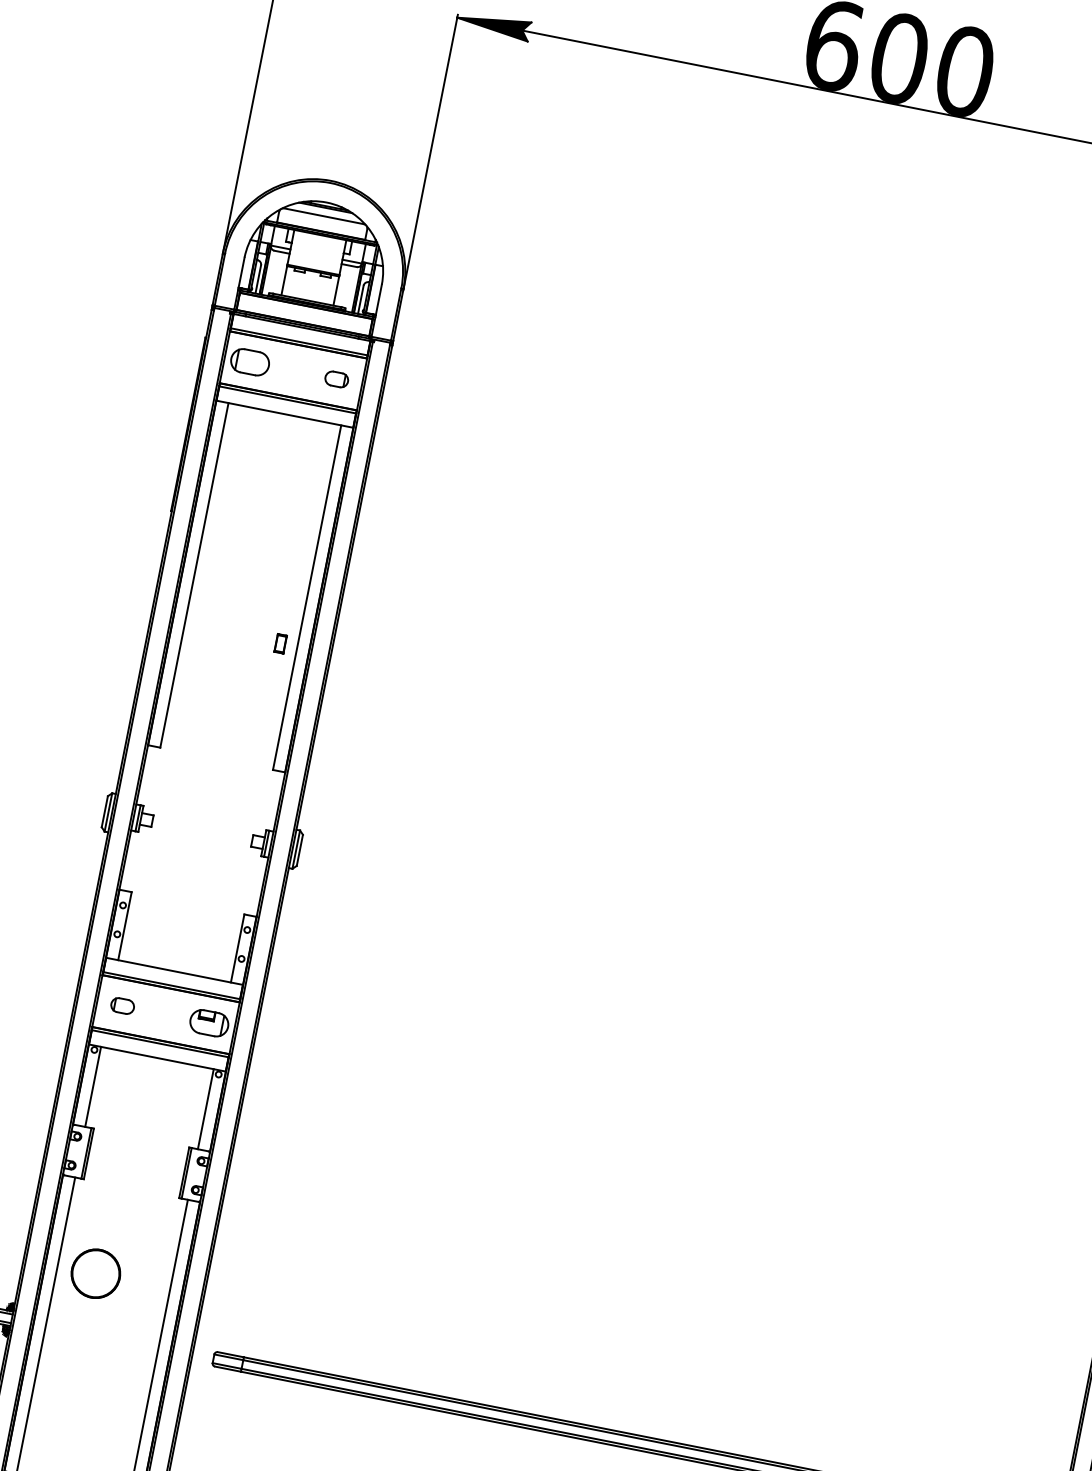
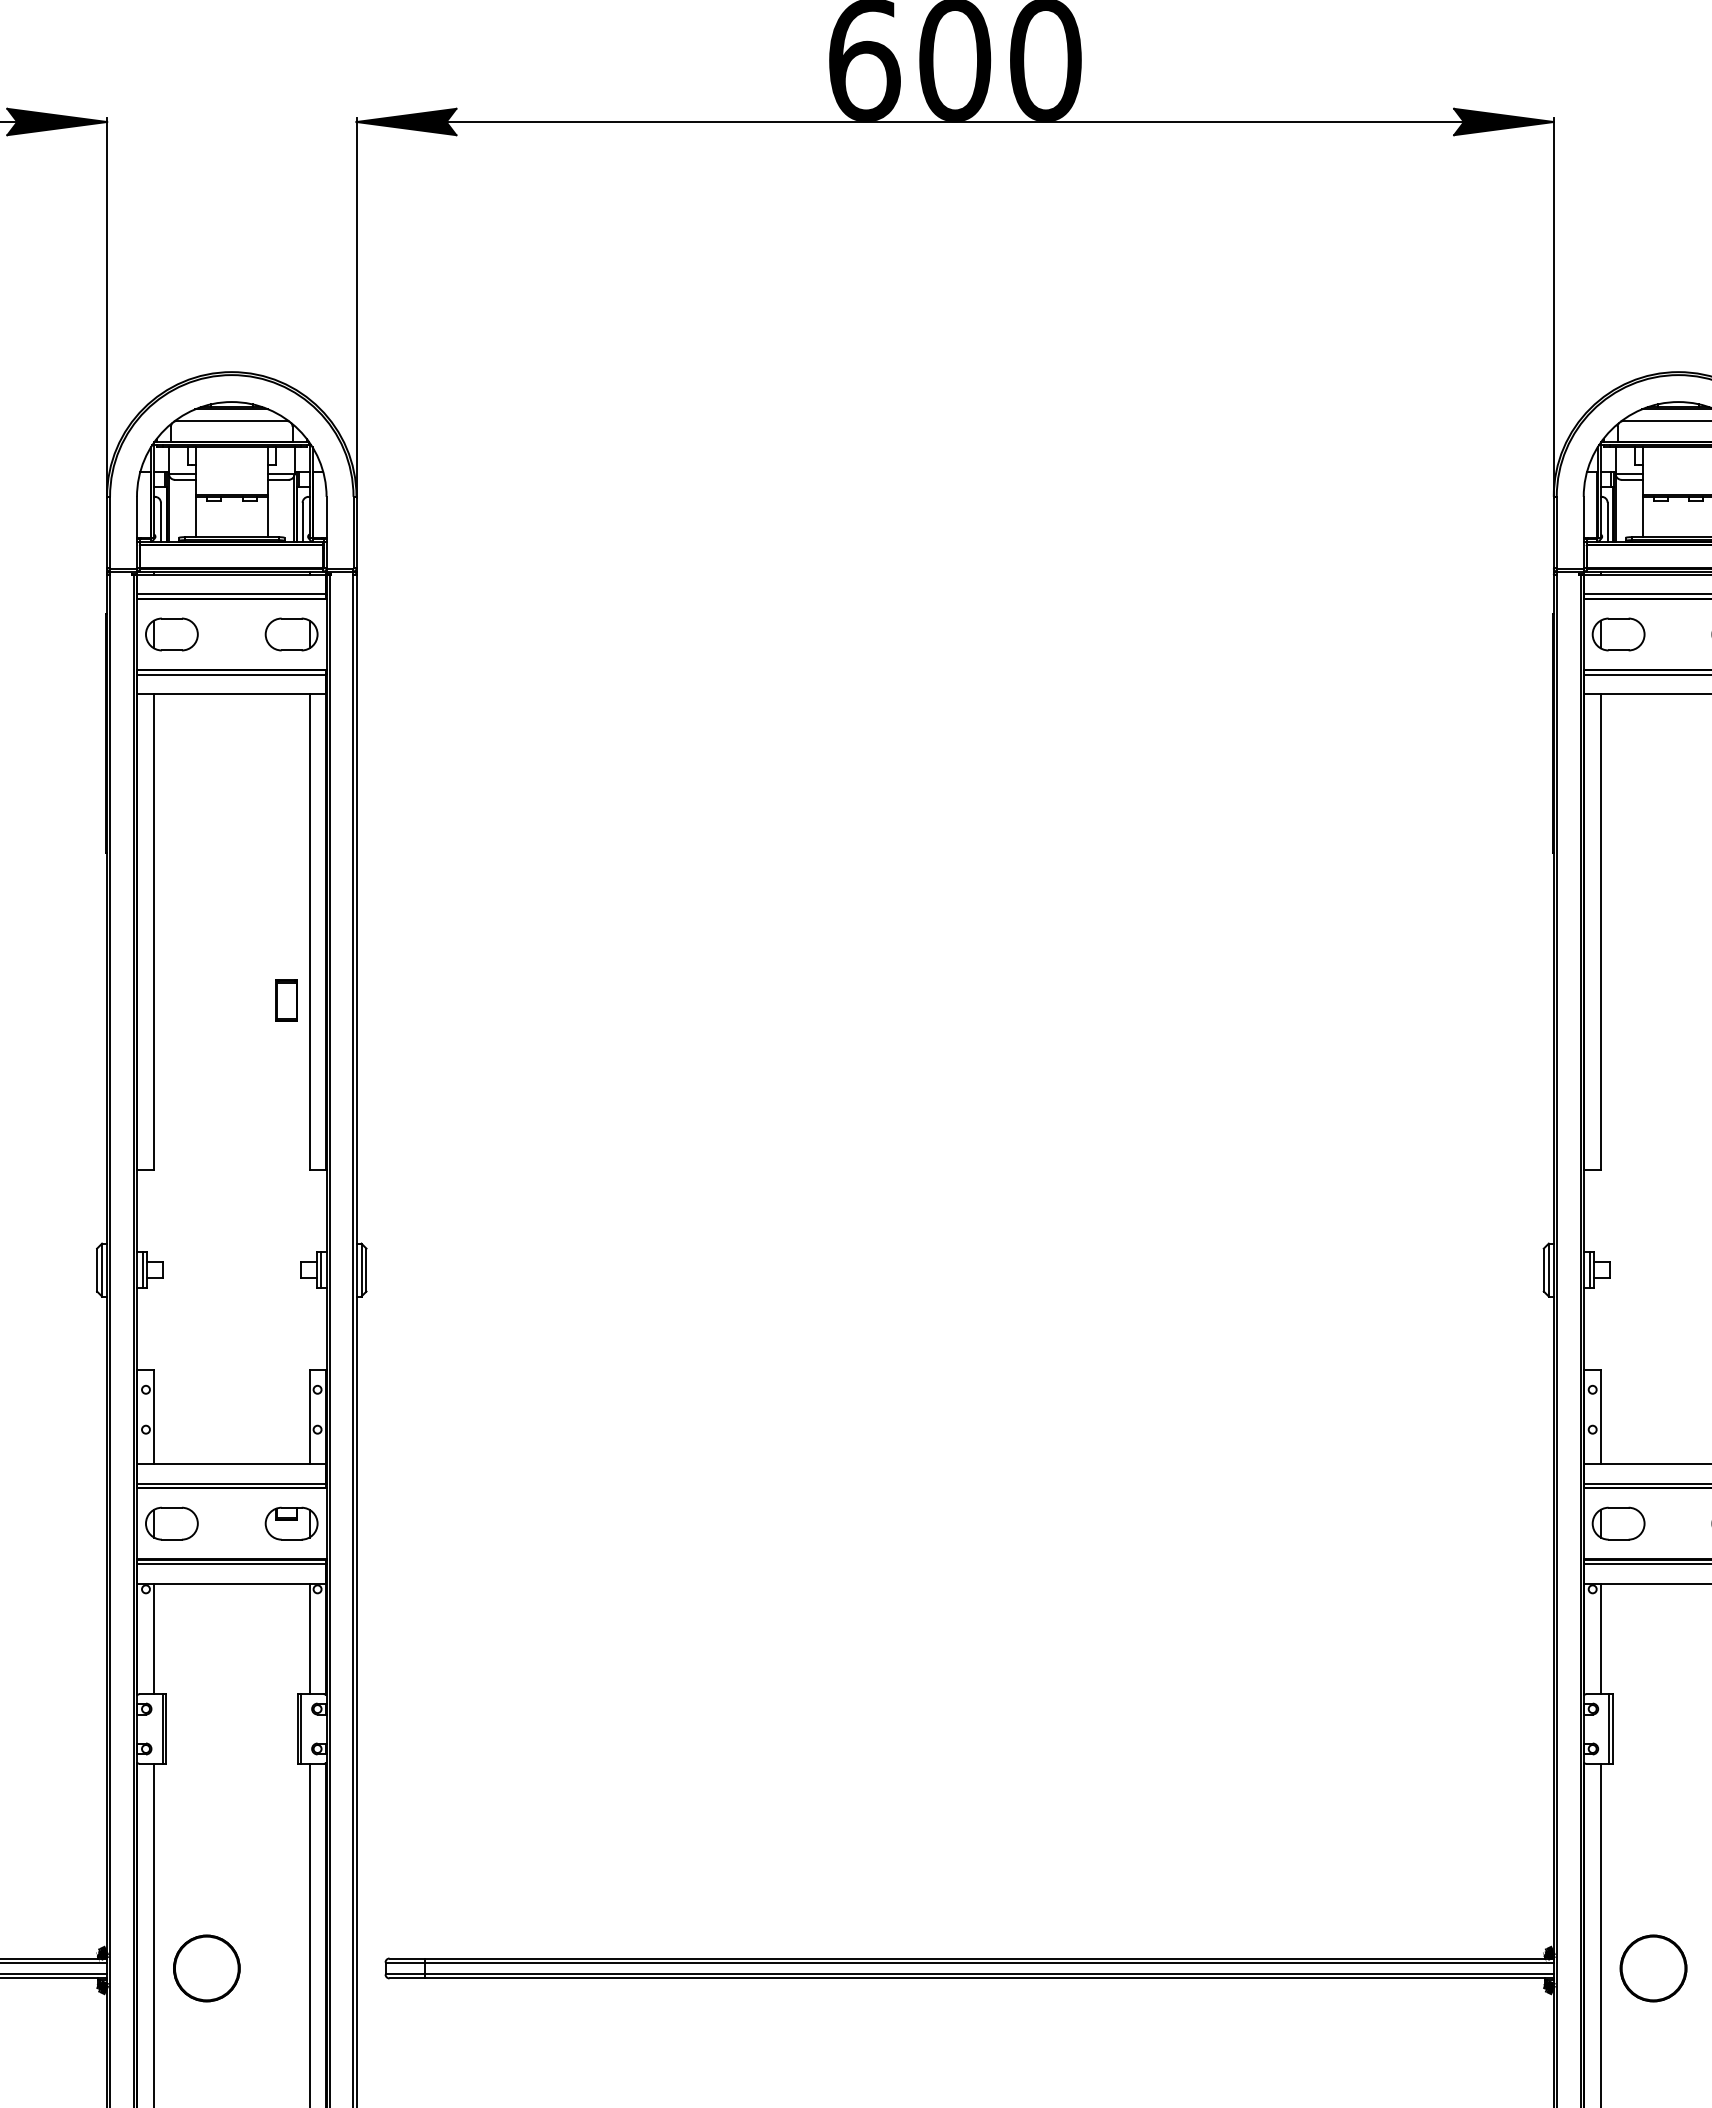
part: (336, 379) -> (291, 634), size x1.67
part: (280, 643) -> (286, 1000), size x1.67
part: (122, 1005) -> (171, 1523), size x1.67
part: (95, 1273) -> (206, 1968), moved

